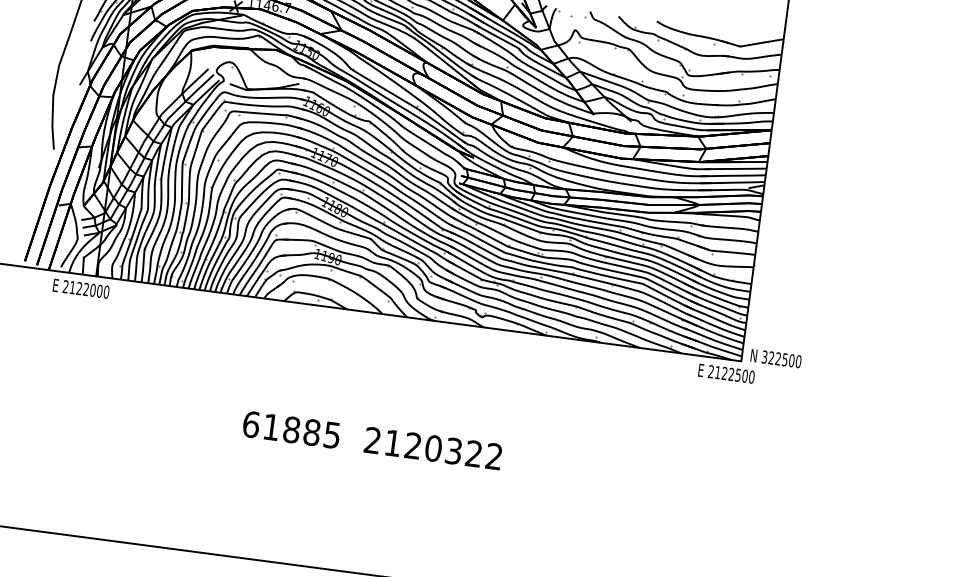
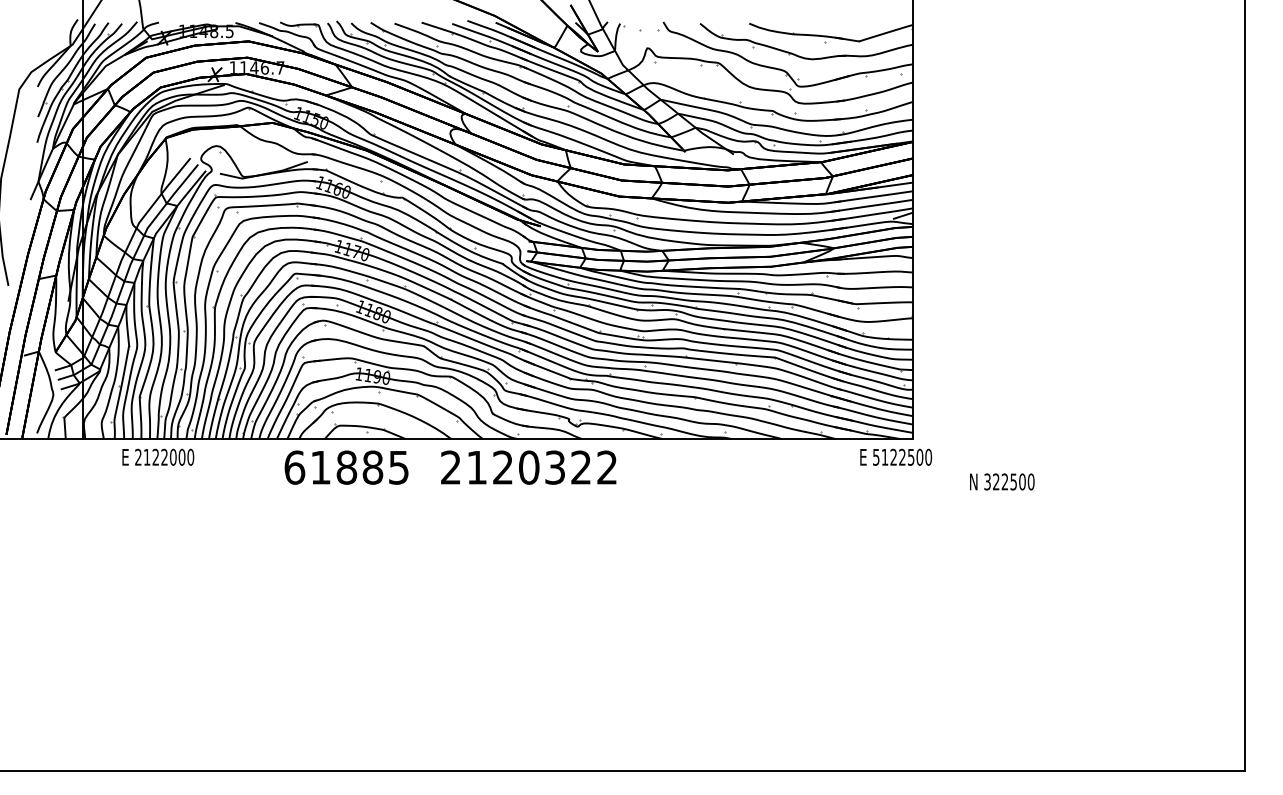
text: (81, 288) -> (158, 456), moved
text: (776, 358) -> (1002, 481), moved
text: (711, 371) -> (876, 456), 2122500 -> 5122500
text: (372, 440) -> (450, 467), moved

